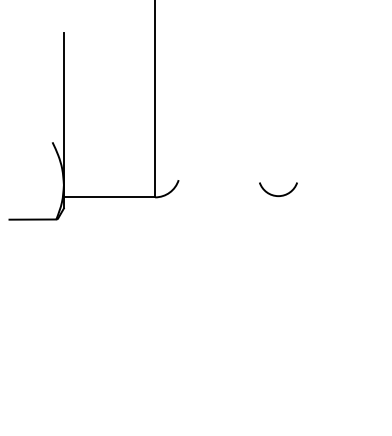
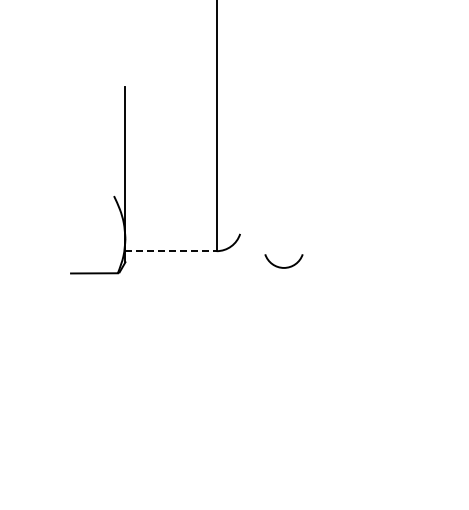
arc: (275, 194) -> (281, 266), moved
line: (109, 197) -> (171, 251), solid -> dashed

